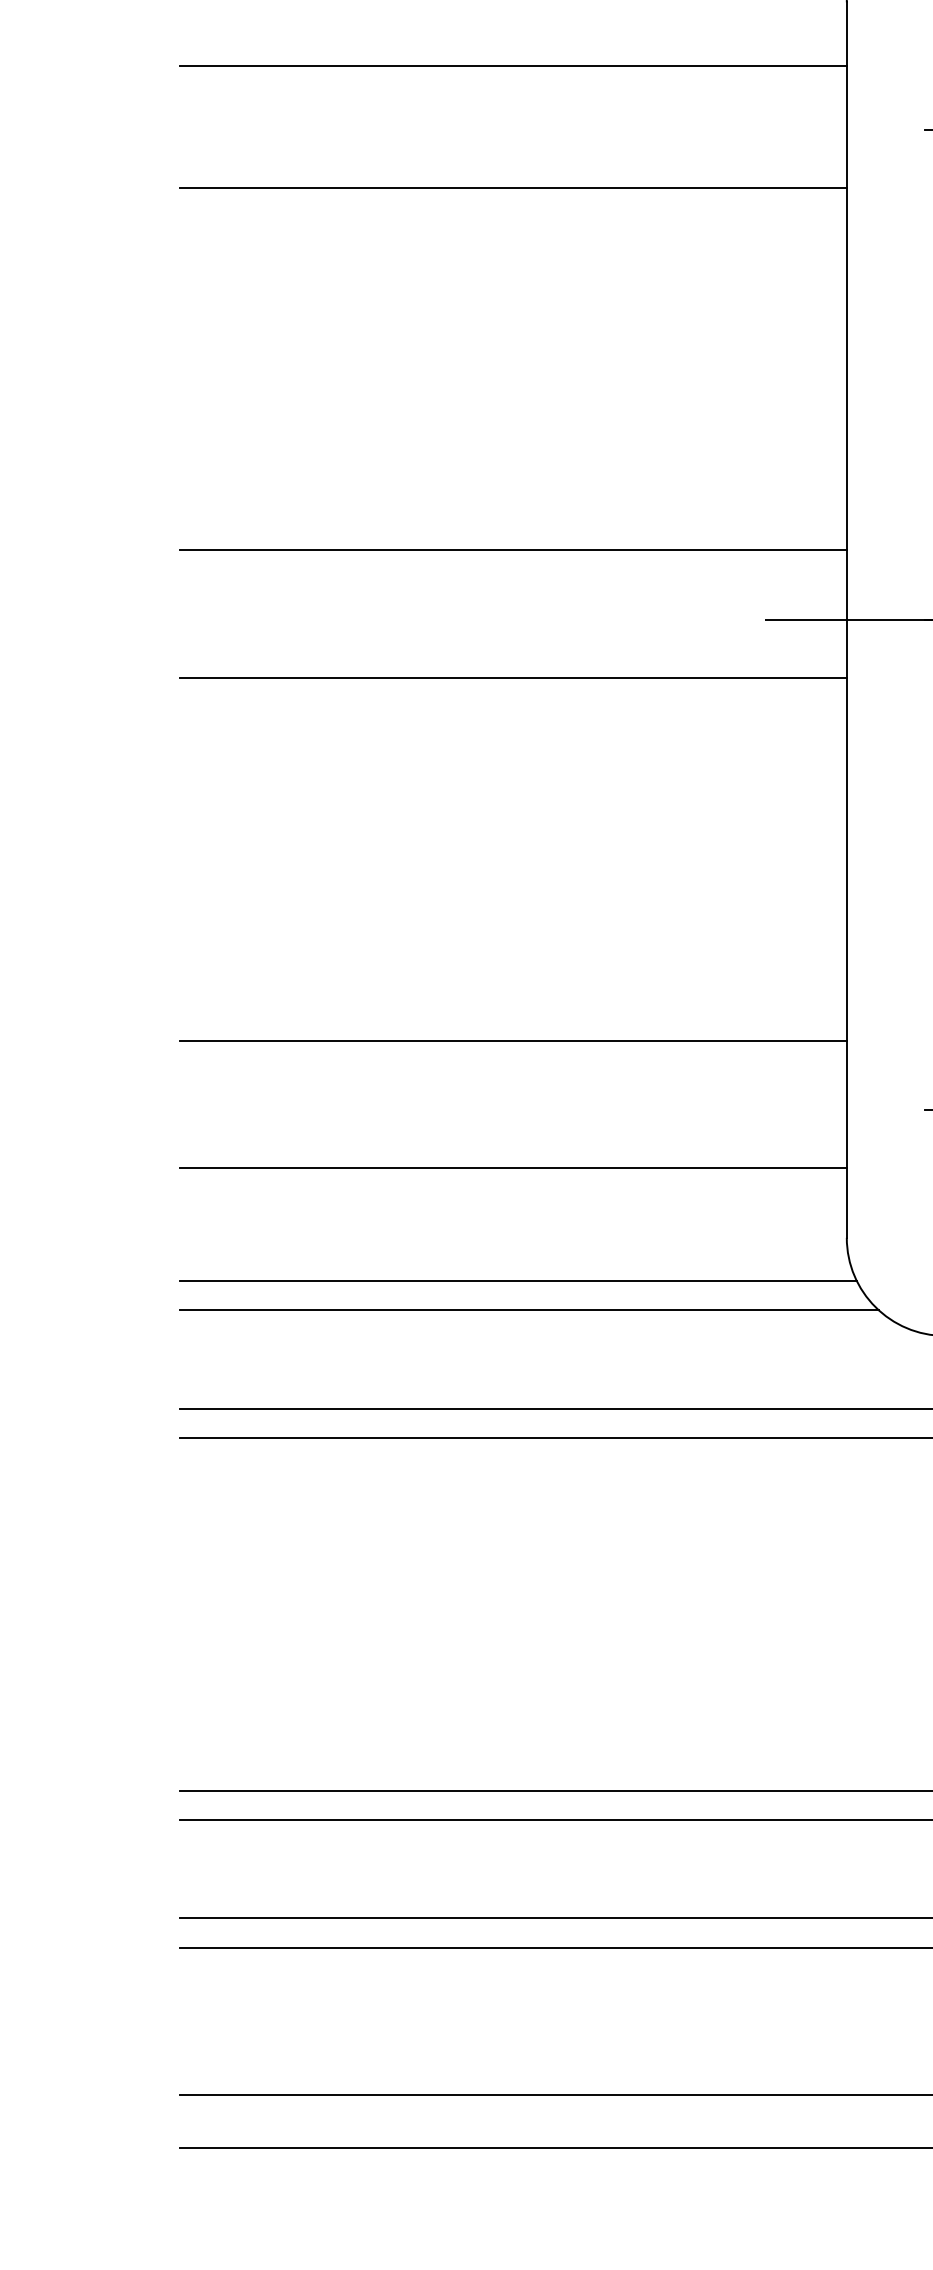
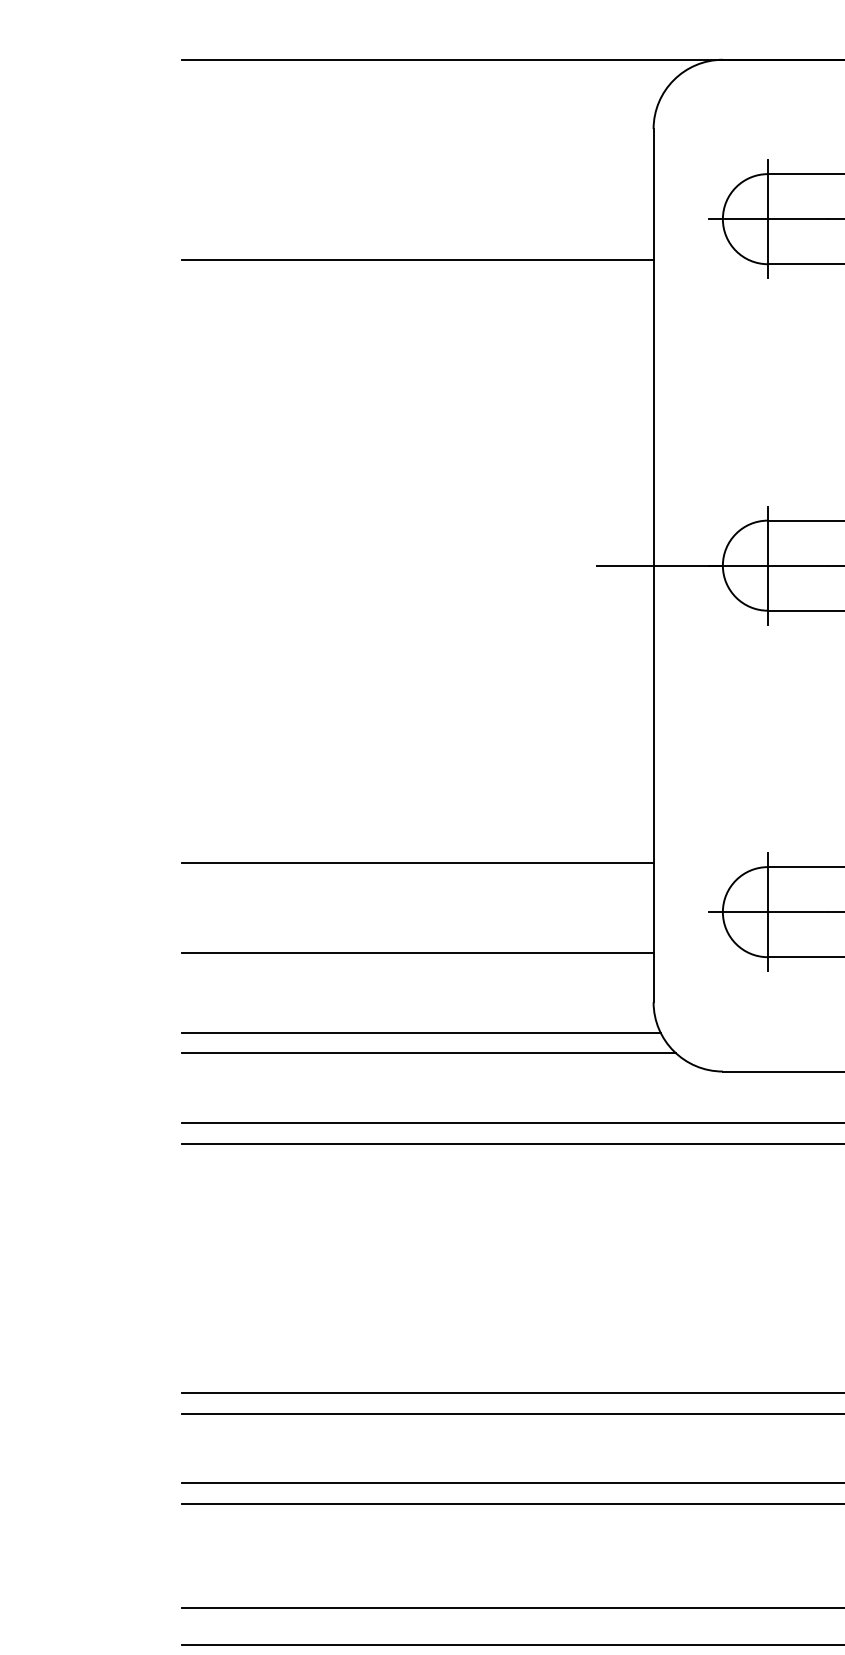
line: (512, 66) -> (417, 174), removed
line: (512, 550) -> (417, 516), removed
line: (512, 677) -> (417, 606), removed

